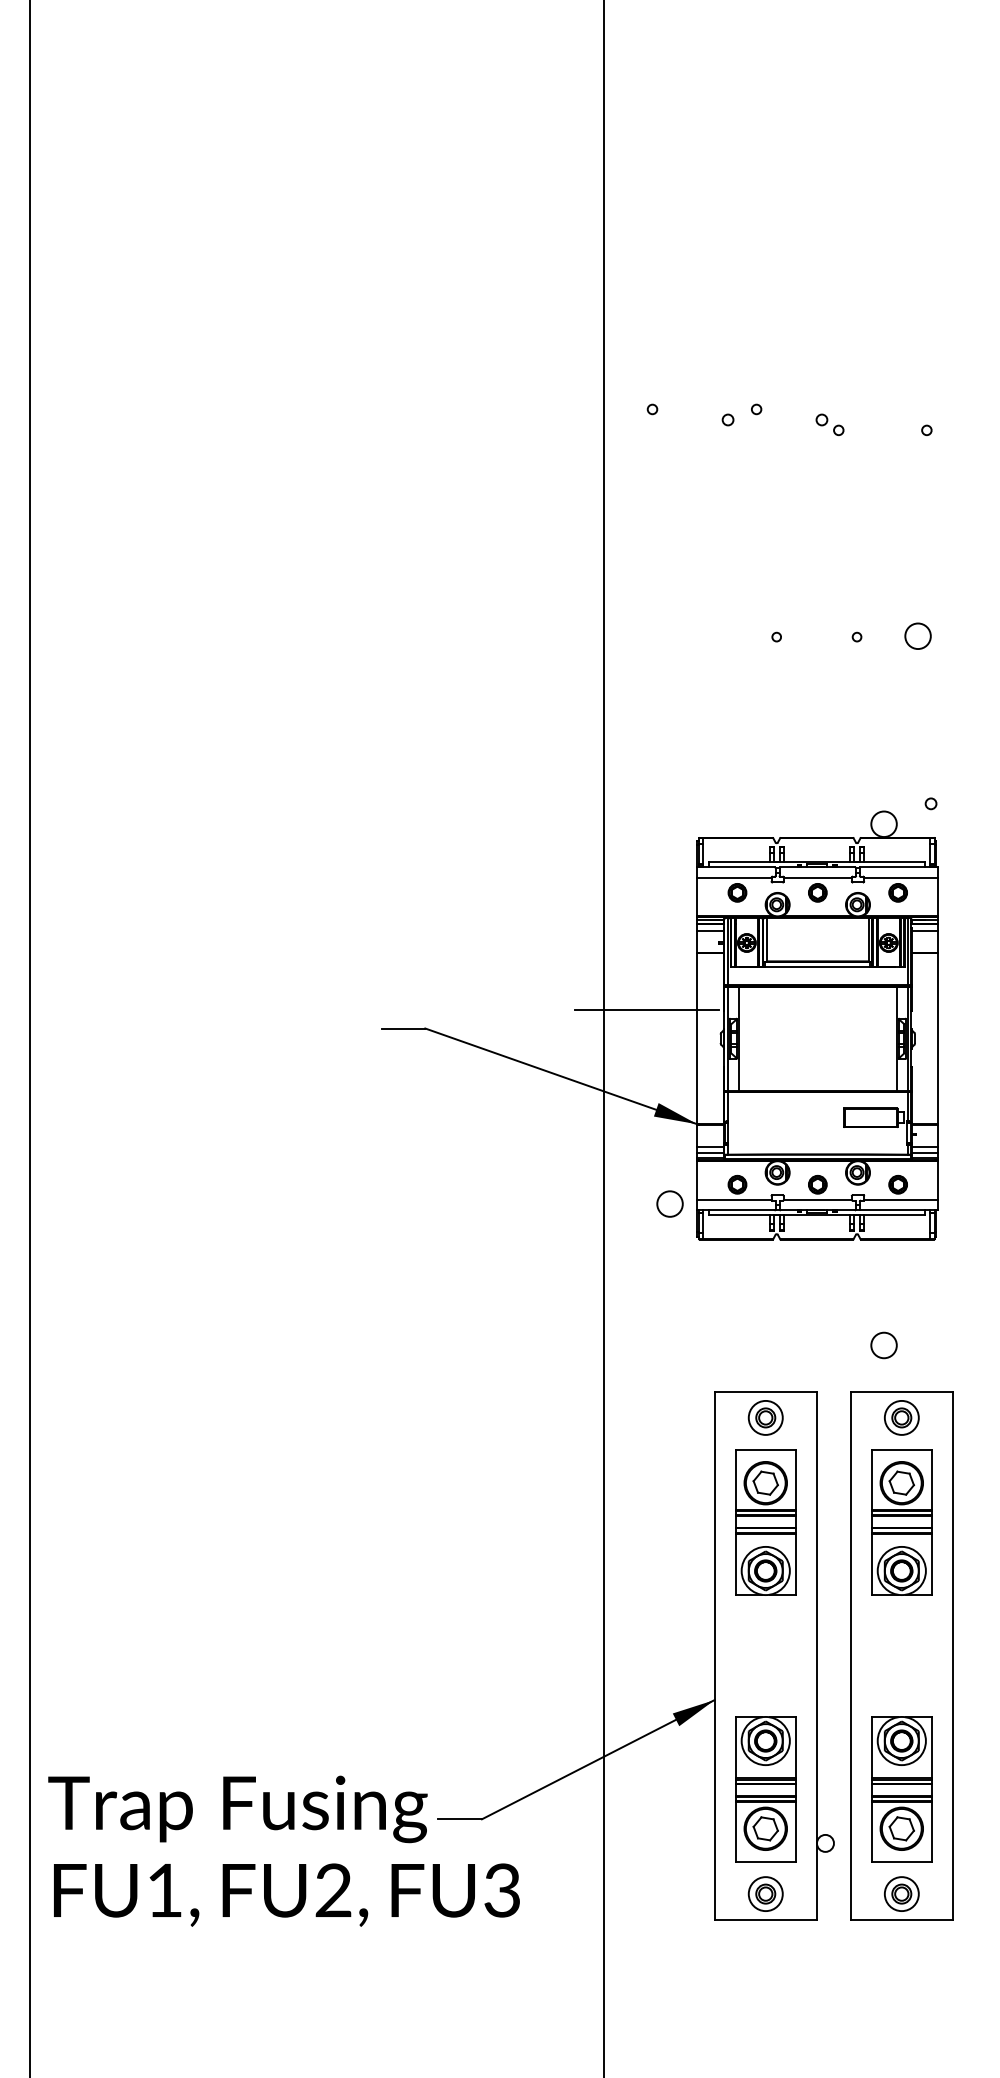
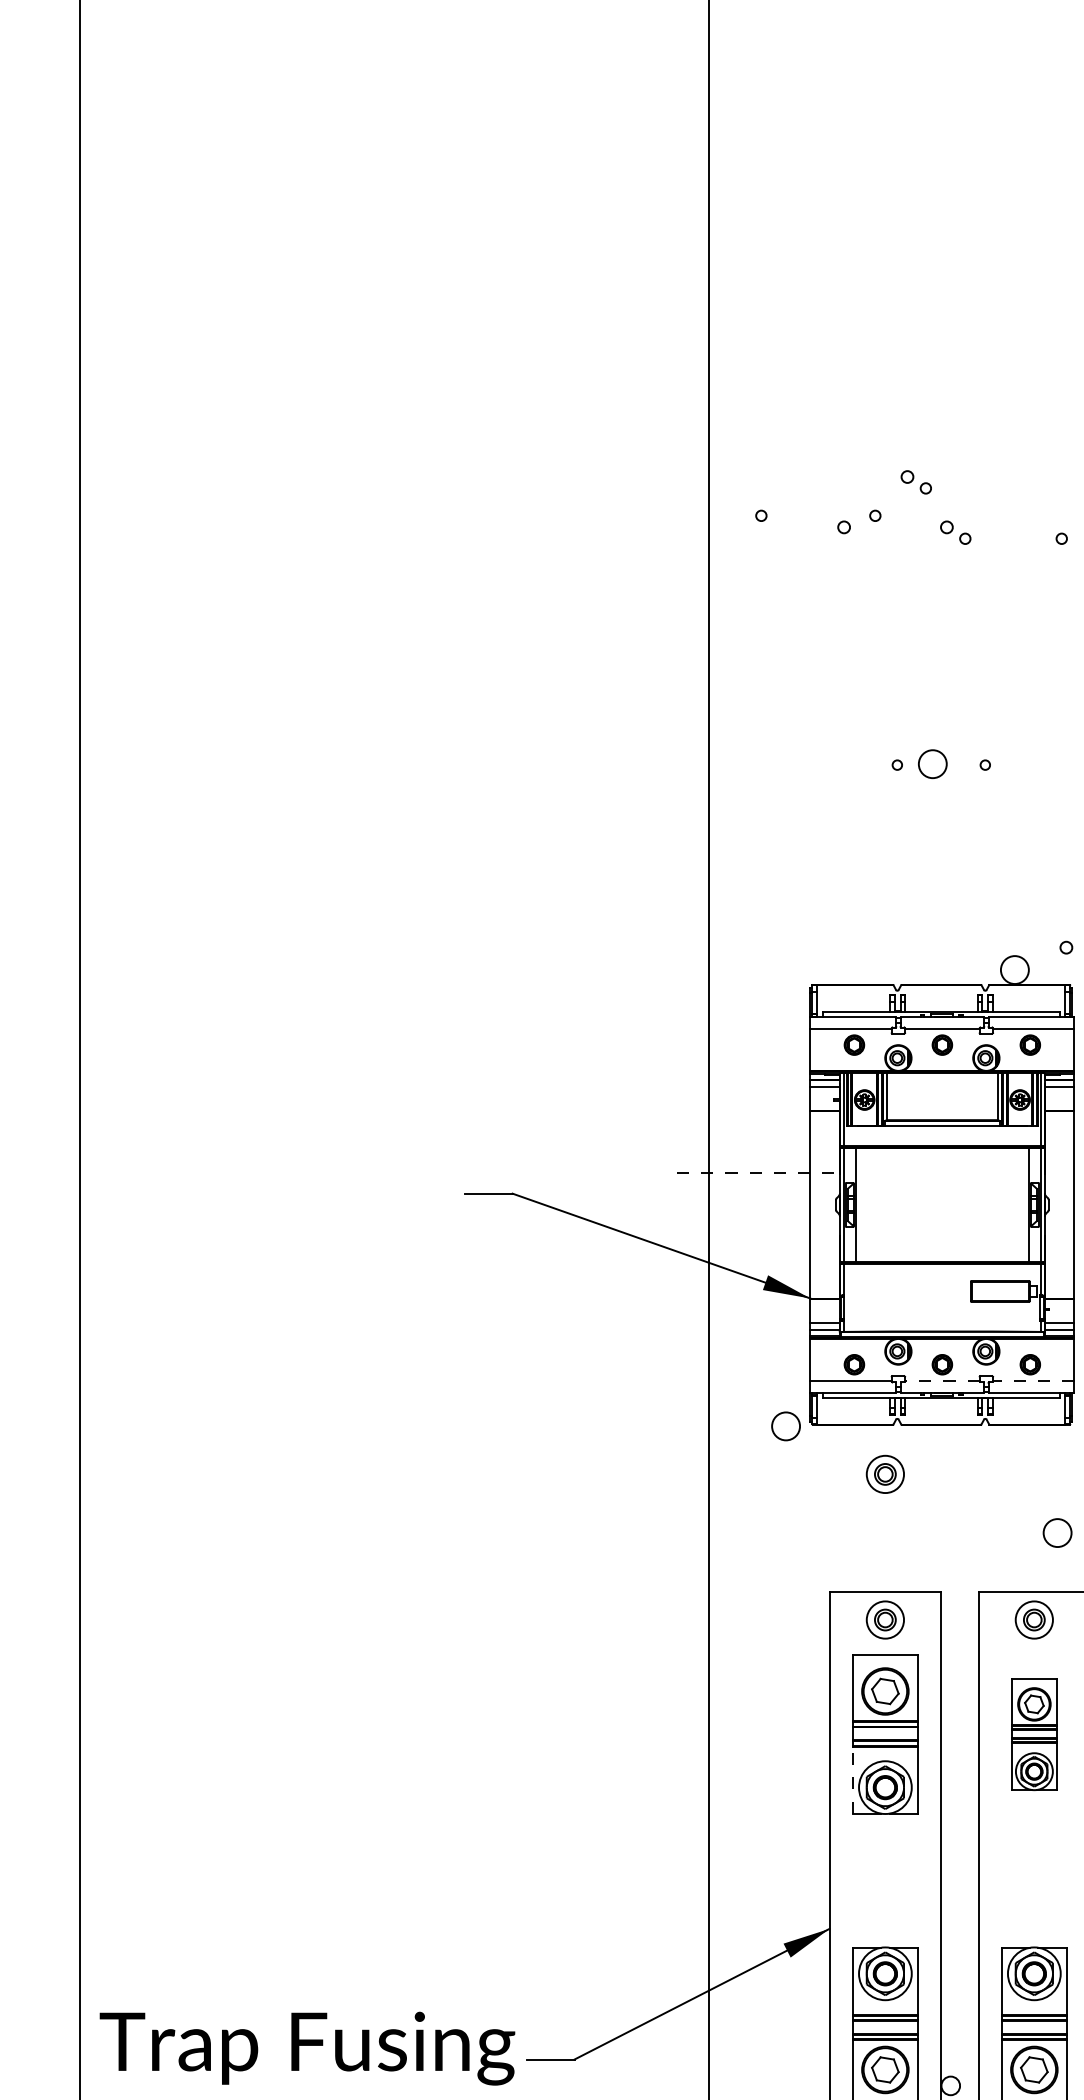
part: (793, 378) -> (915, 481), added
circle: (917, 635) -> (932, 763), moved
line: (646, 1009) -> (754, 1172), solid -> dashed
line: (817, 1199) -> (942, 1380), solid -> dashed
line: (900, 1199) -> (1032, 1380), solid -> dashed
circle: (669, 1203) -> (785, 1425), moved
part: (765, 1284) -> (885, 1473), added
circle: (883, 1345) -> (1056, 1533), moved
part: (901, 1522) -> (1033, 1734), size x0.7
line: (736, 1564) -> (853, 1780), solid -> dashed

